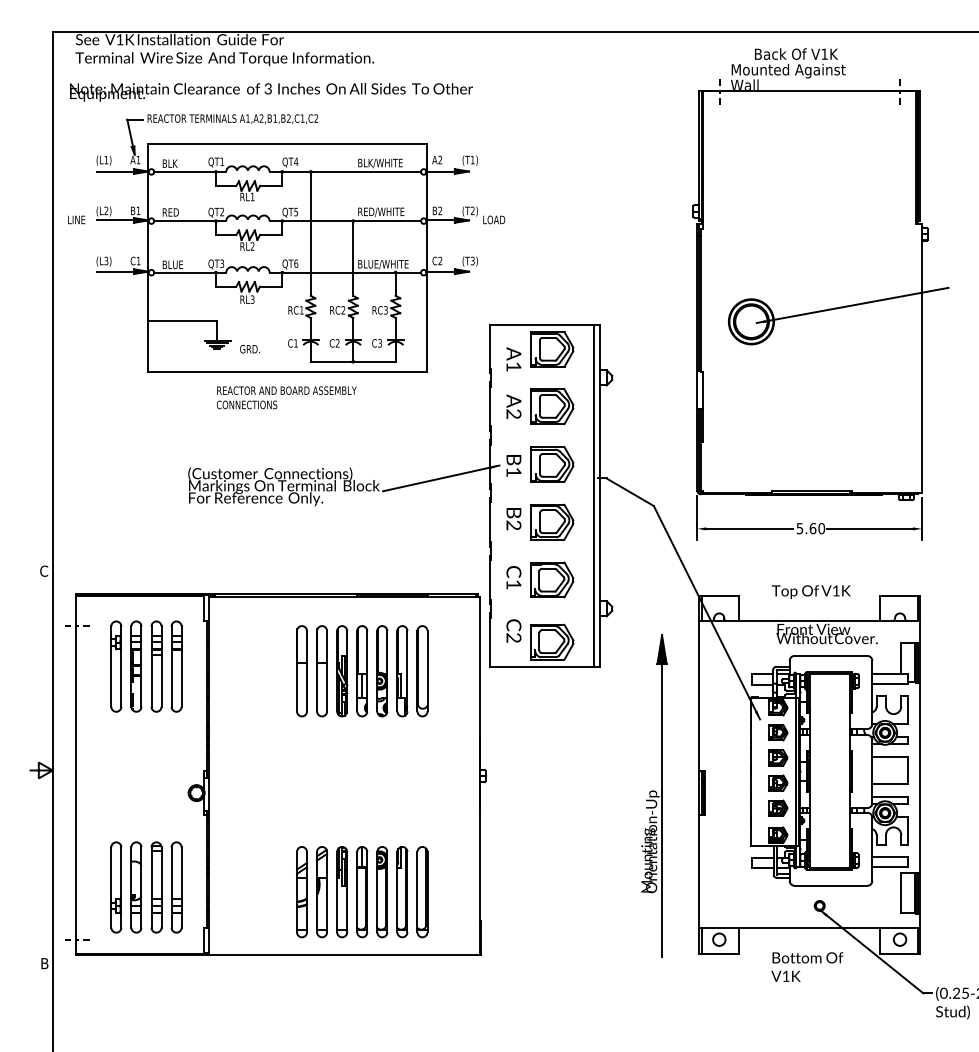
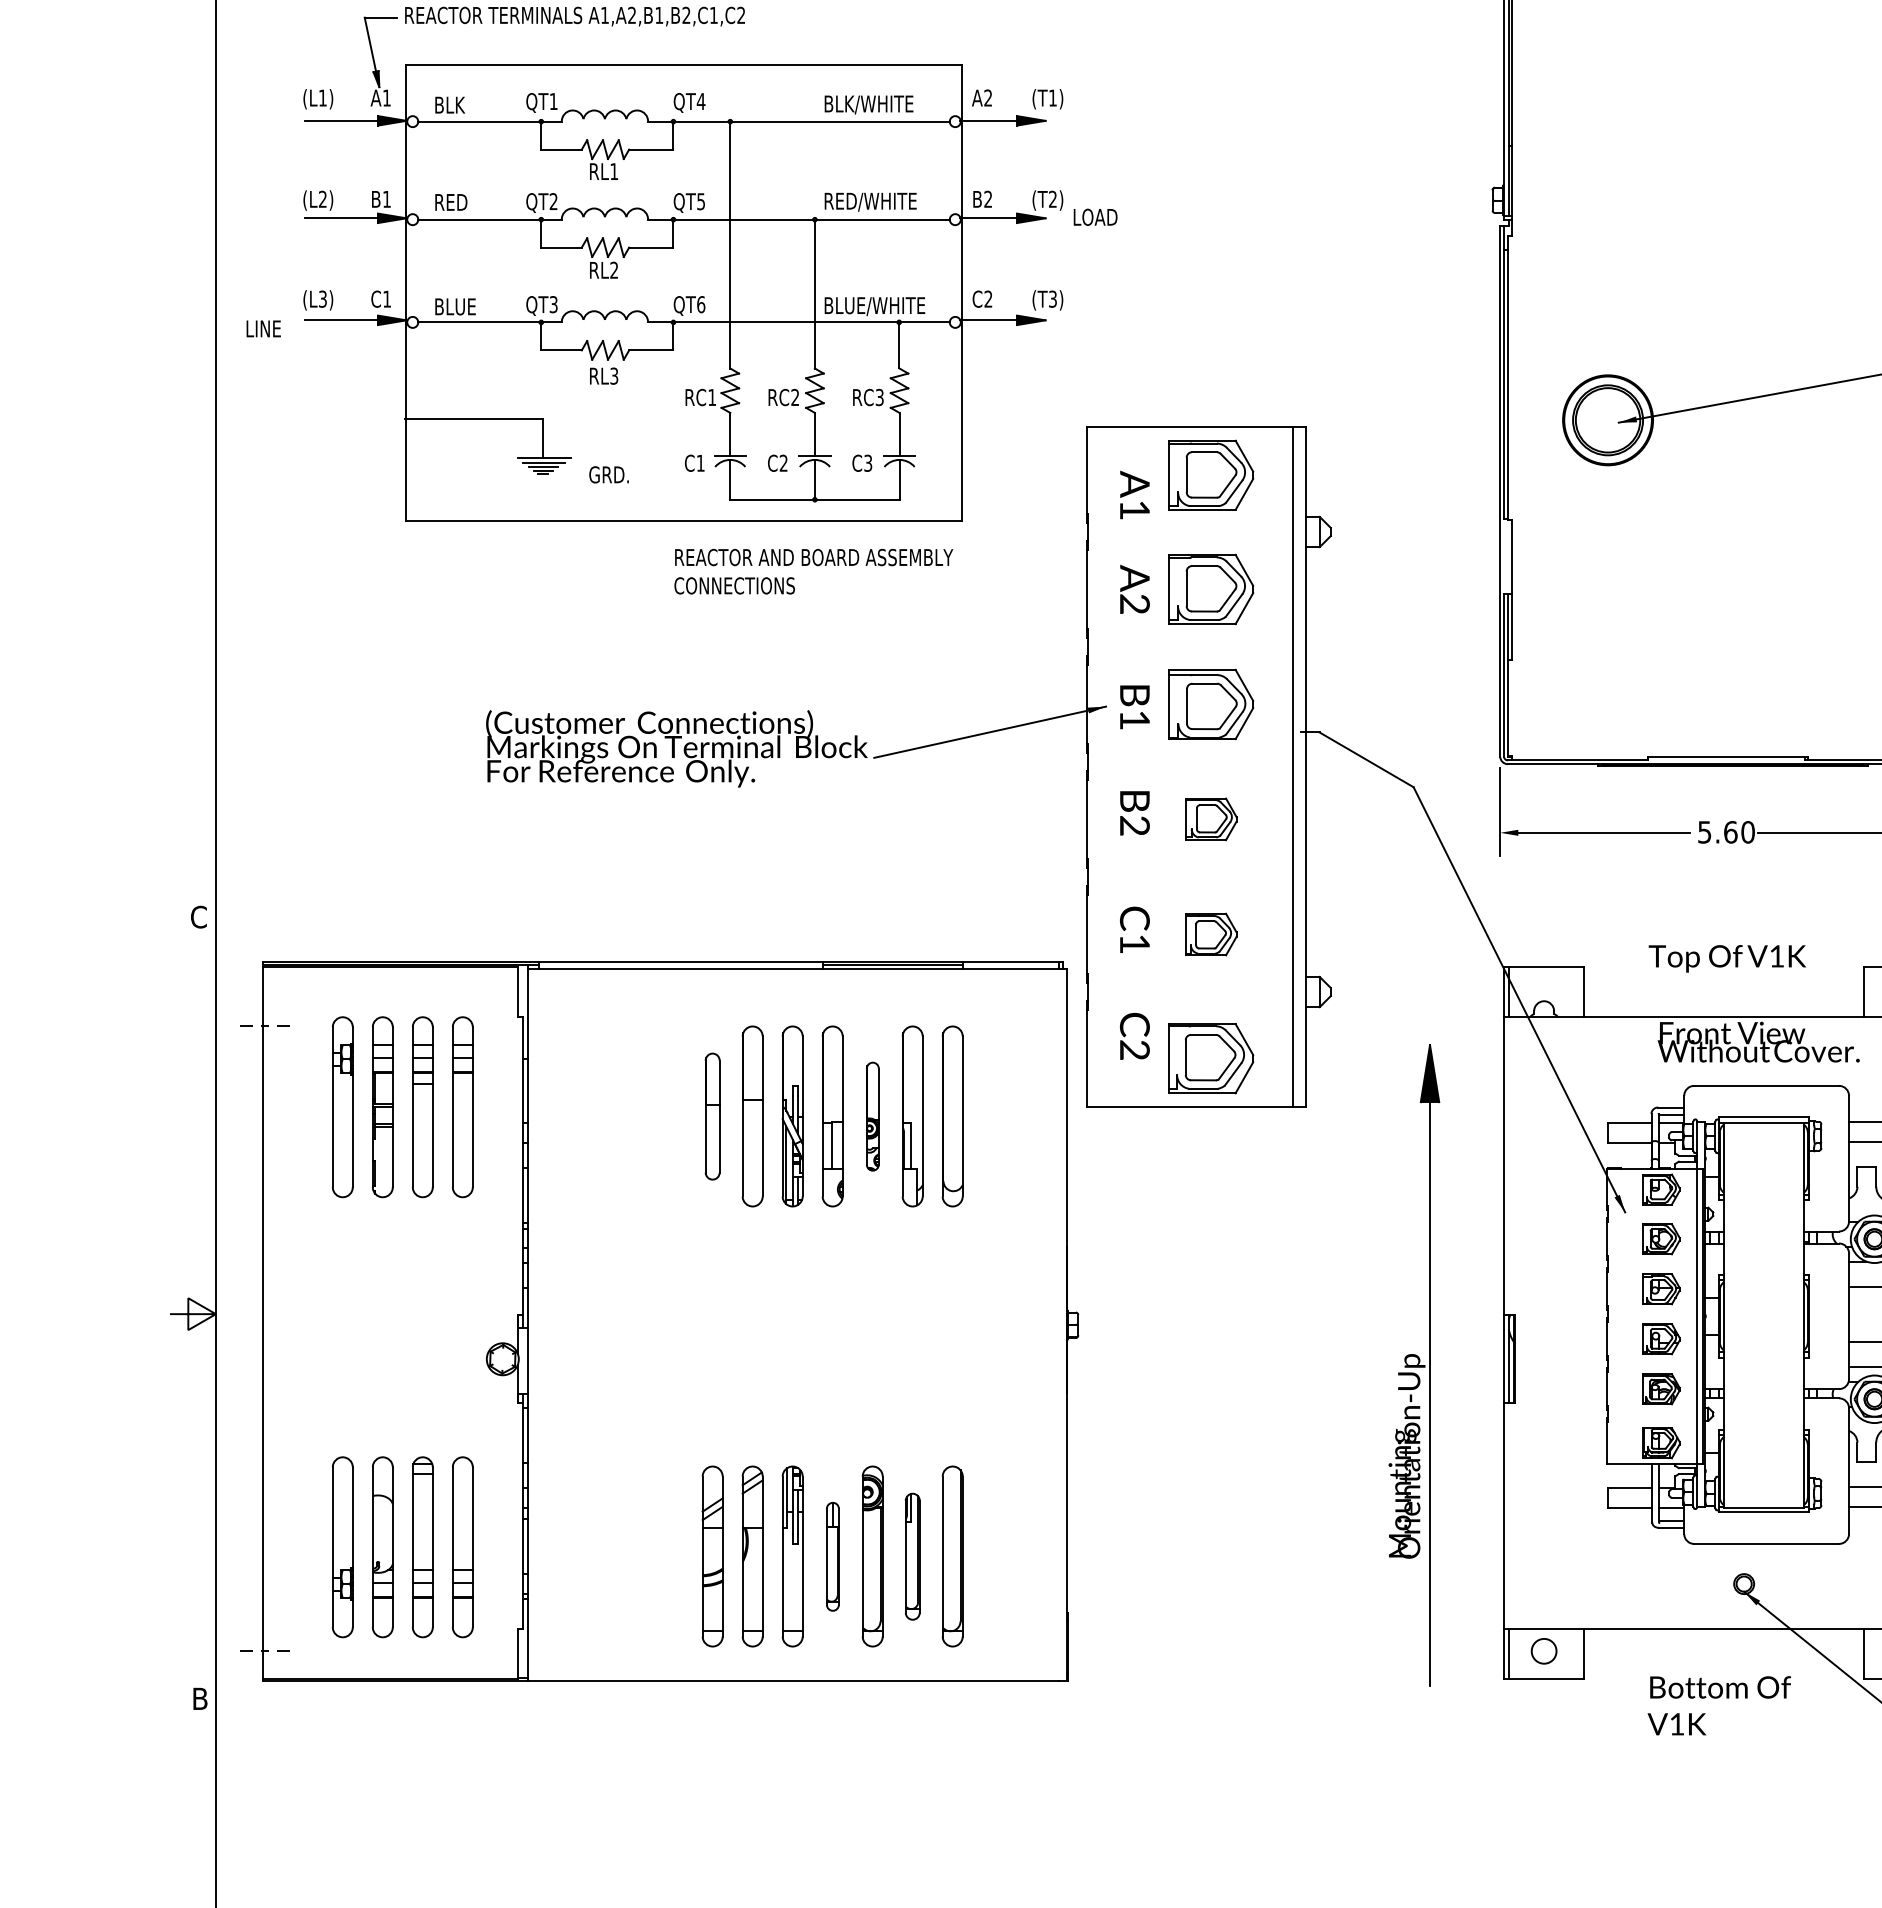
text: (76, 219) -> (263, 327), moved
text: (286, 397) -> (813, 571), moved
part: (552, 521) -> (1211, 818), size x0.6
part: (552, 579) -> (1211, 933), size x0.6
part: (301, 671) -> (711, 1116), size x0.7
part: (382, 671) -> (873, 1116), size x0.6
part: (362, 892) -> (833, 1557), size x0.6
part: (402, 892) -> (912, 1557), size x0.7

